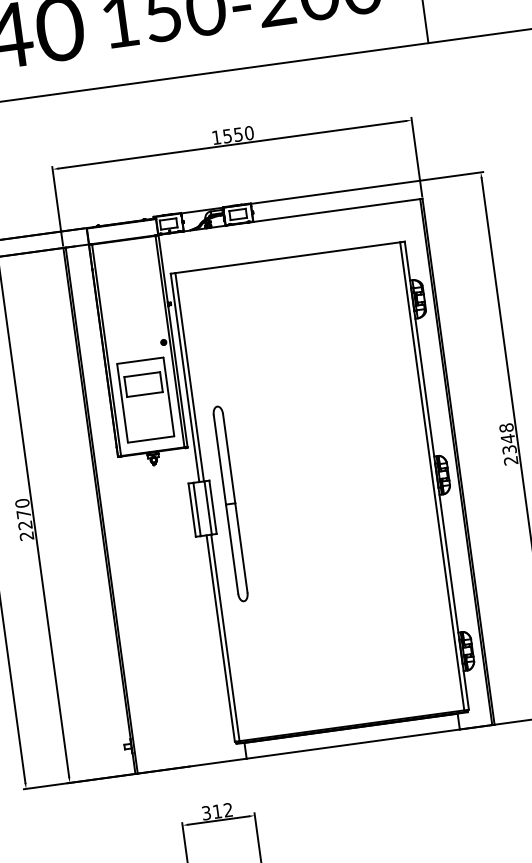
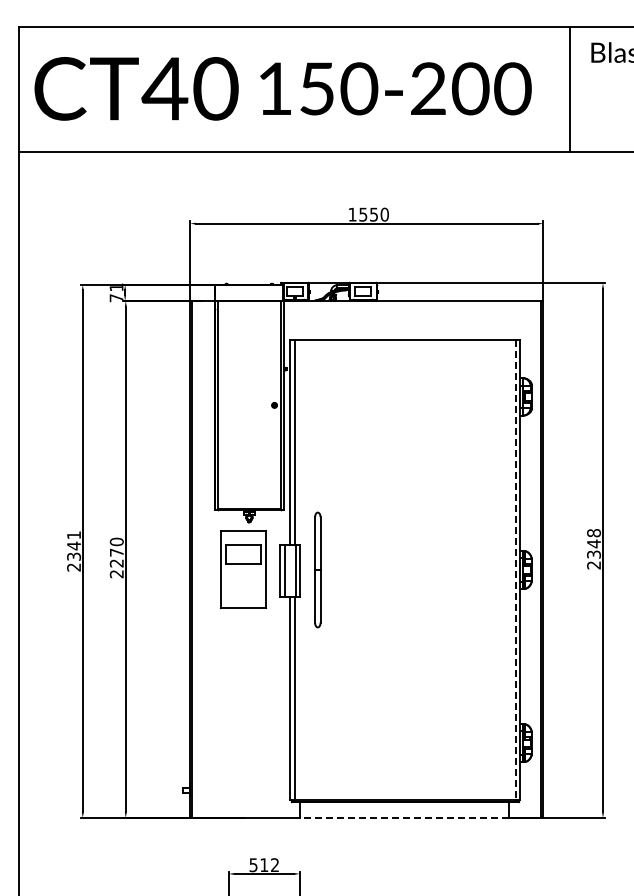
part: (145, 400) -> (243, 569), moved
line: (431, 476) -> (515, 570), solid -> dashed
part: (230, 503) -> (317, 569), size x0.6
line: (353, 743) -> (404, 817), solid -> dashed
text: (206, 812) -> (253, 864), 312 -> 512

